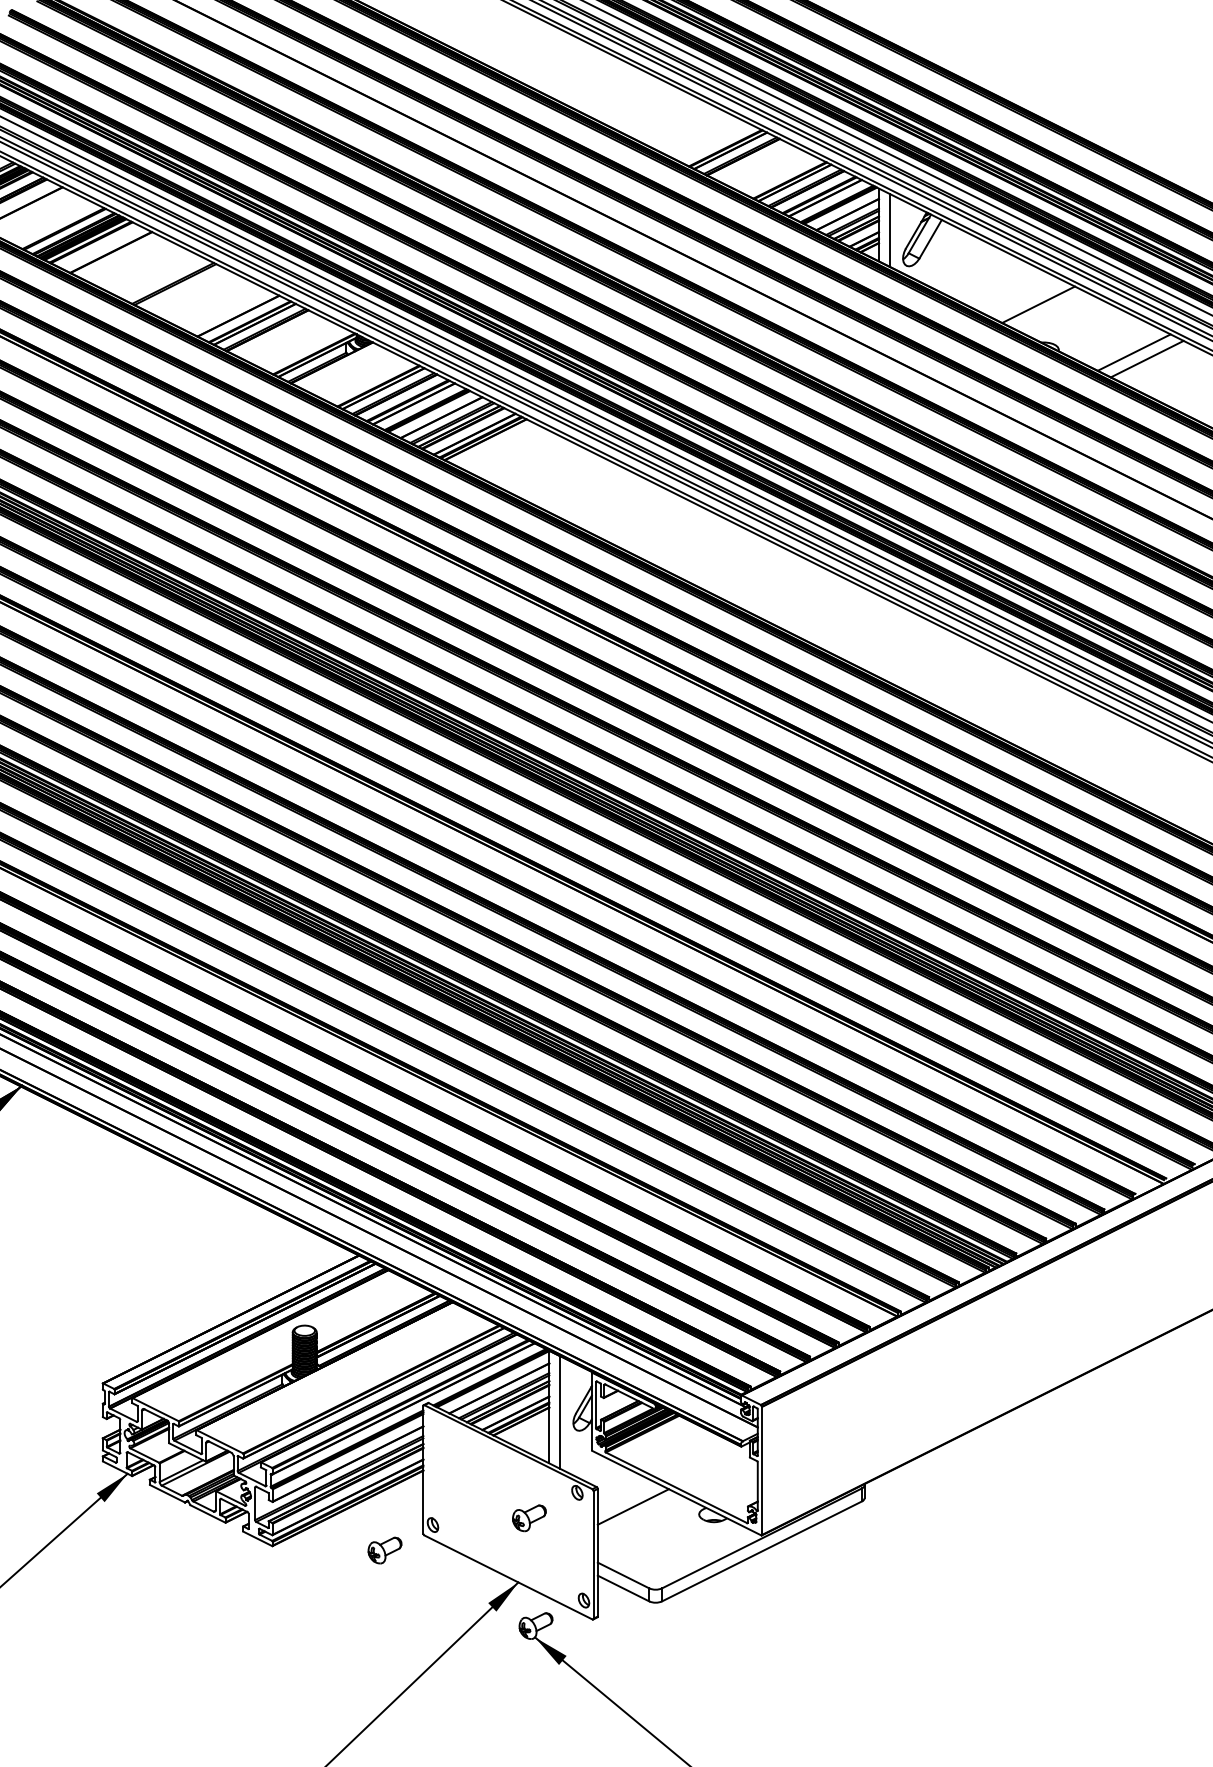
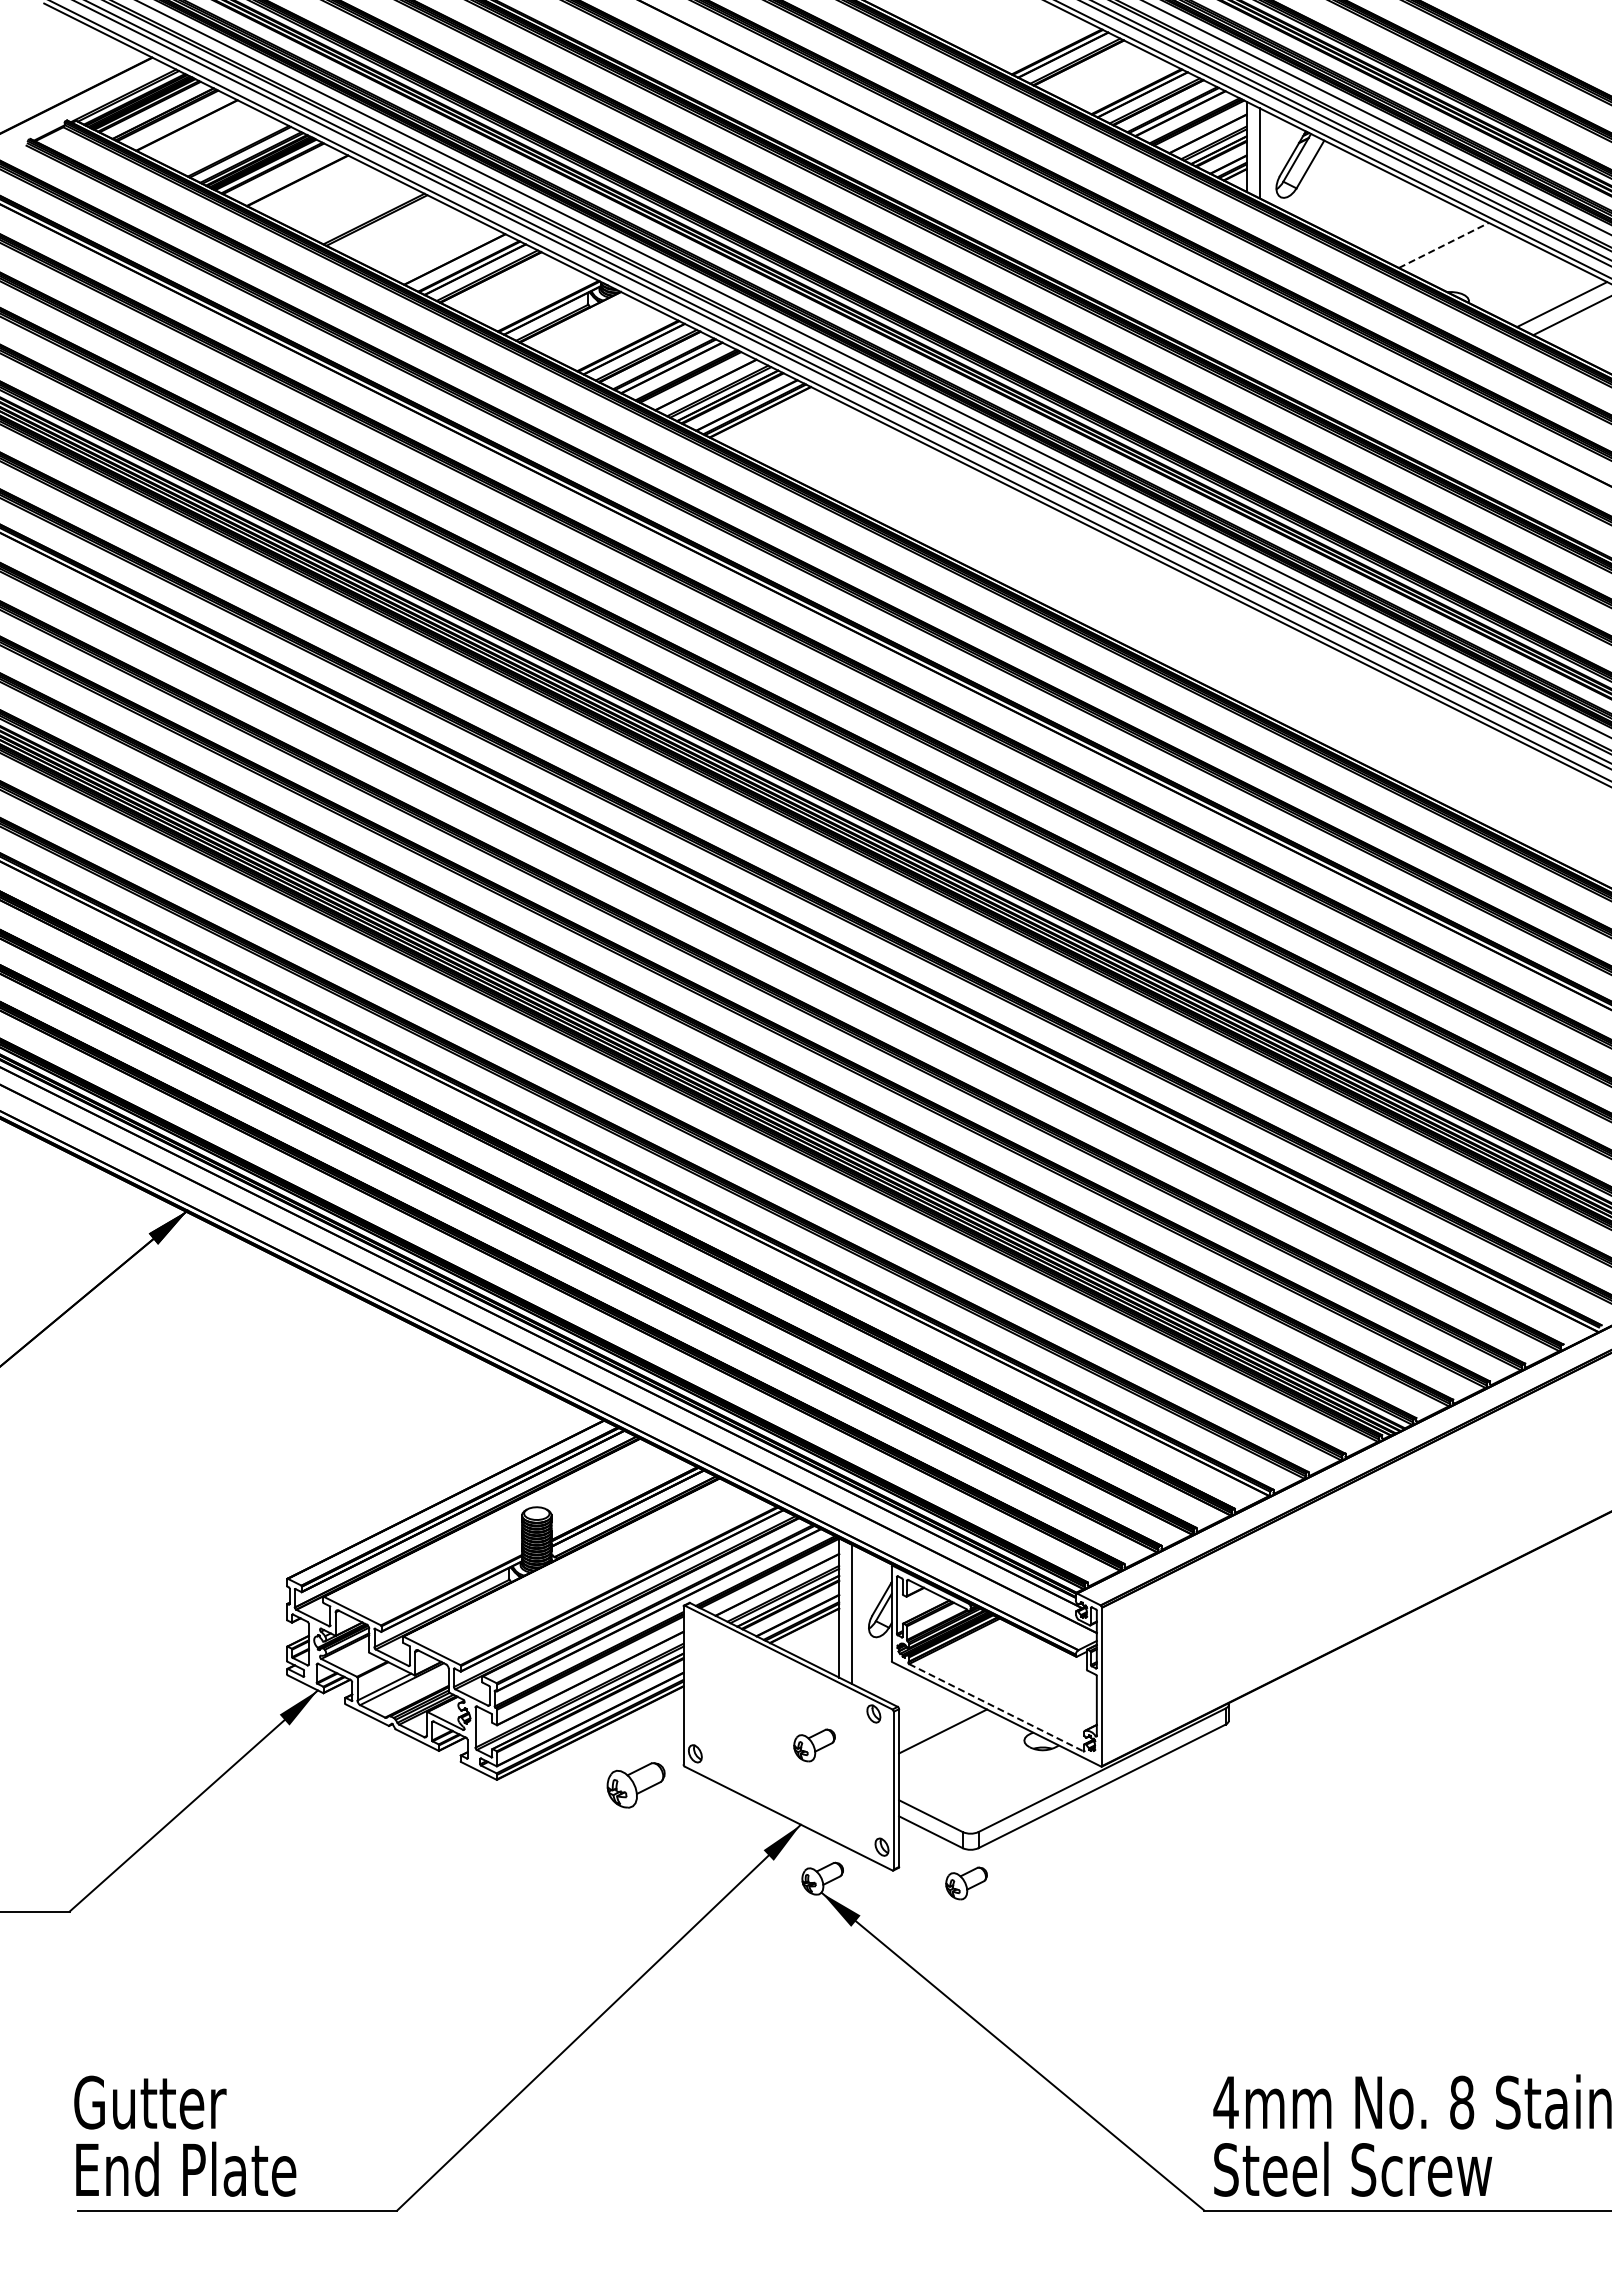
line: (1039, 304) -> (1444, 245), solid -> dashed
line: (676, 1487) -> (996, 1707), solid -> dashed
part: (384, 1550) -> (635, 1785), size x1.4
part: (652, 1629) -> (966, 1883), added

